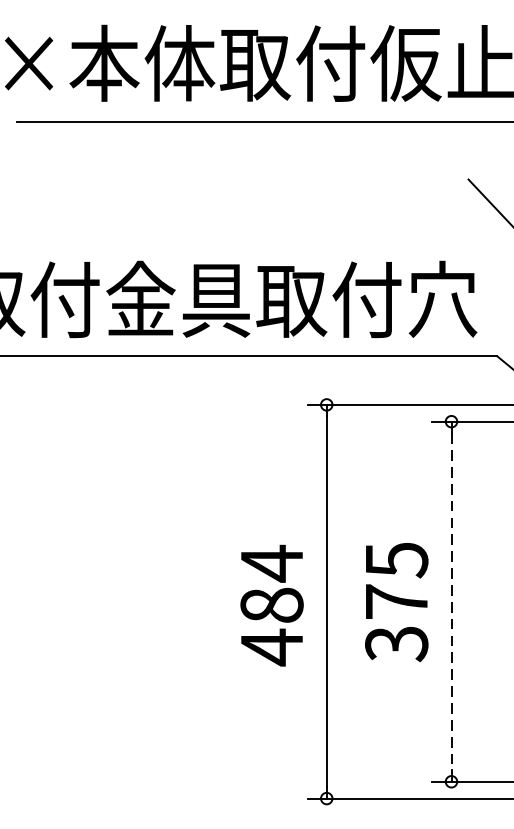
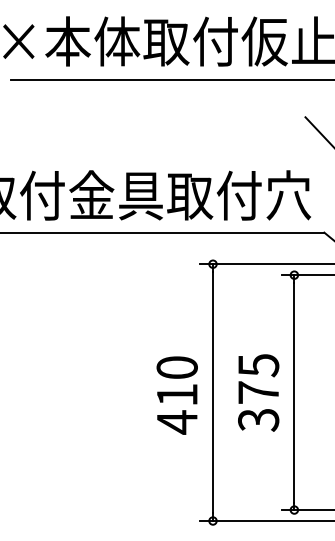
text: (270, 583) -> (176, 380), 484 -> 410
line: (451, 601) -> (294, 392), dashed -> solid

